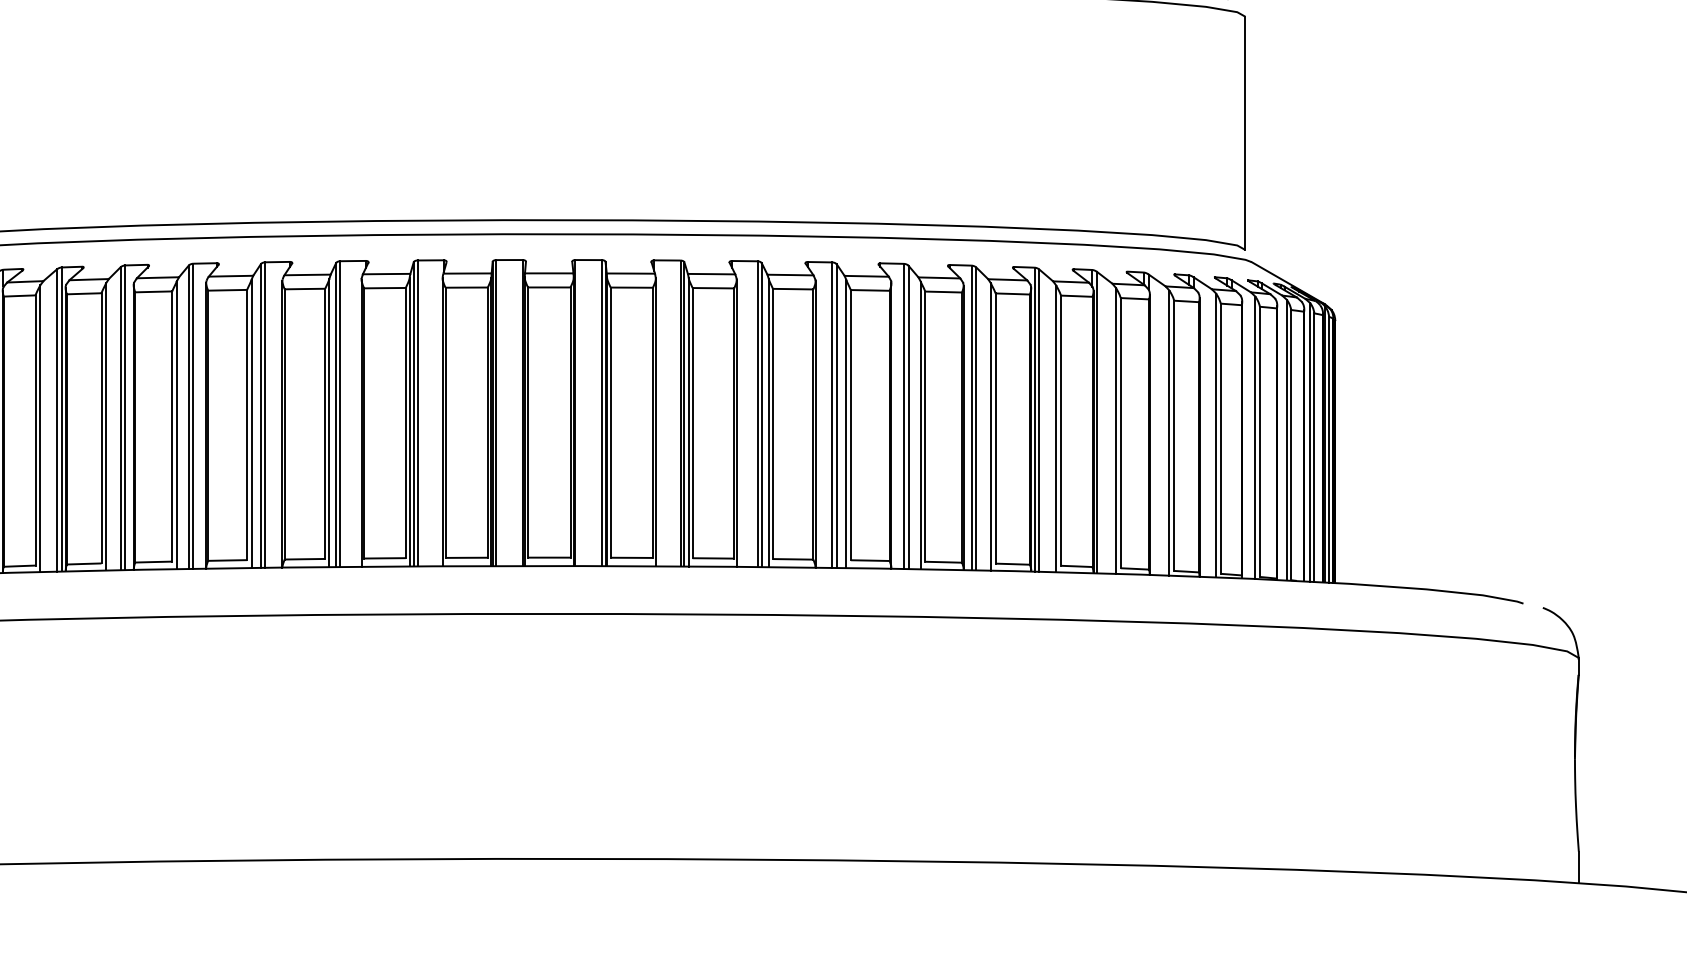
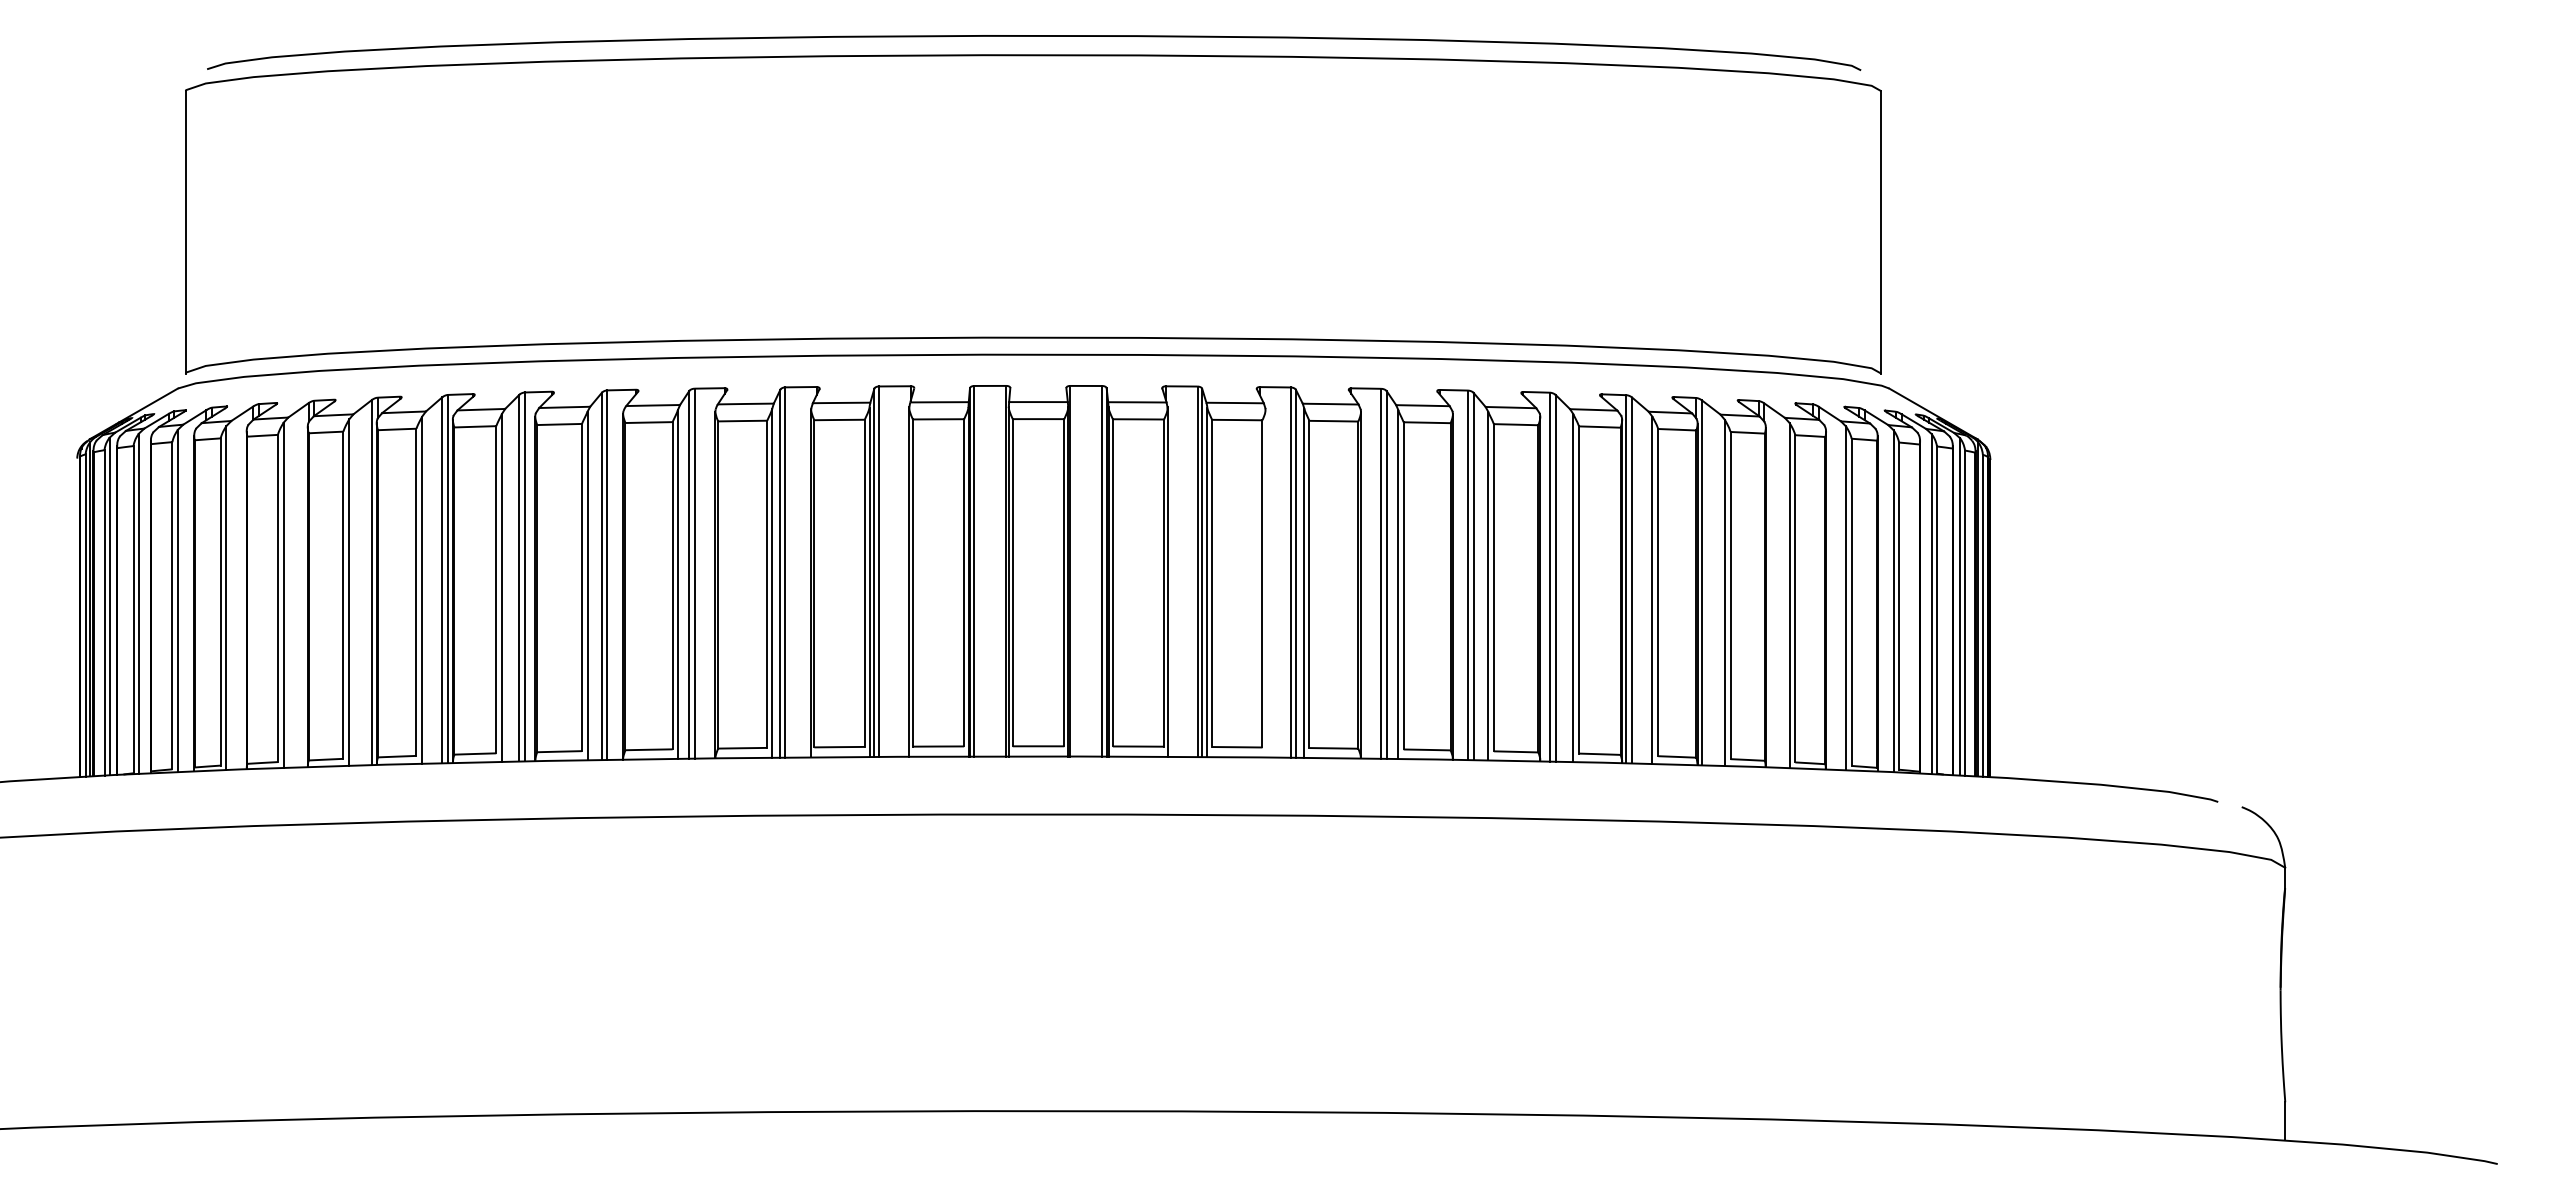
line: (736, 423) -> (1265, 583), removed

